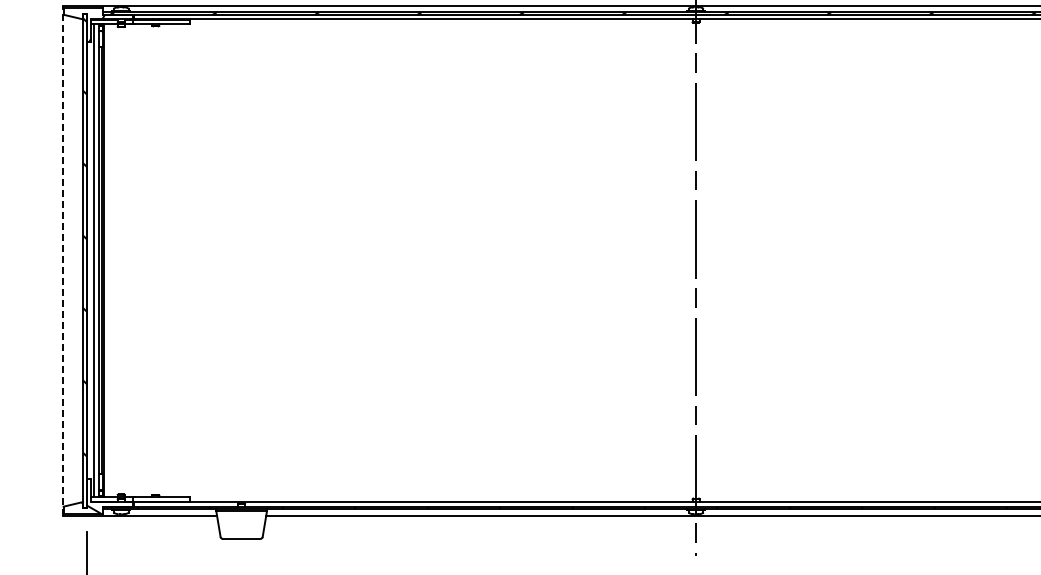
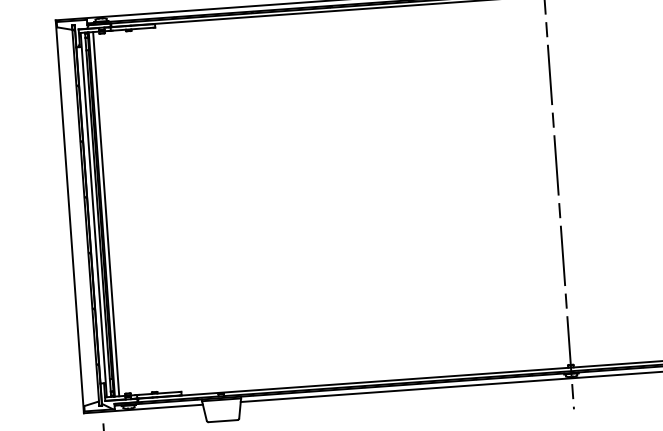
line: (62, 260) -> (69, 216), dashed -> solid
line: (109, 260) -> (105, 214), added

